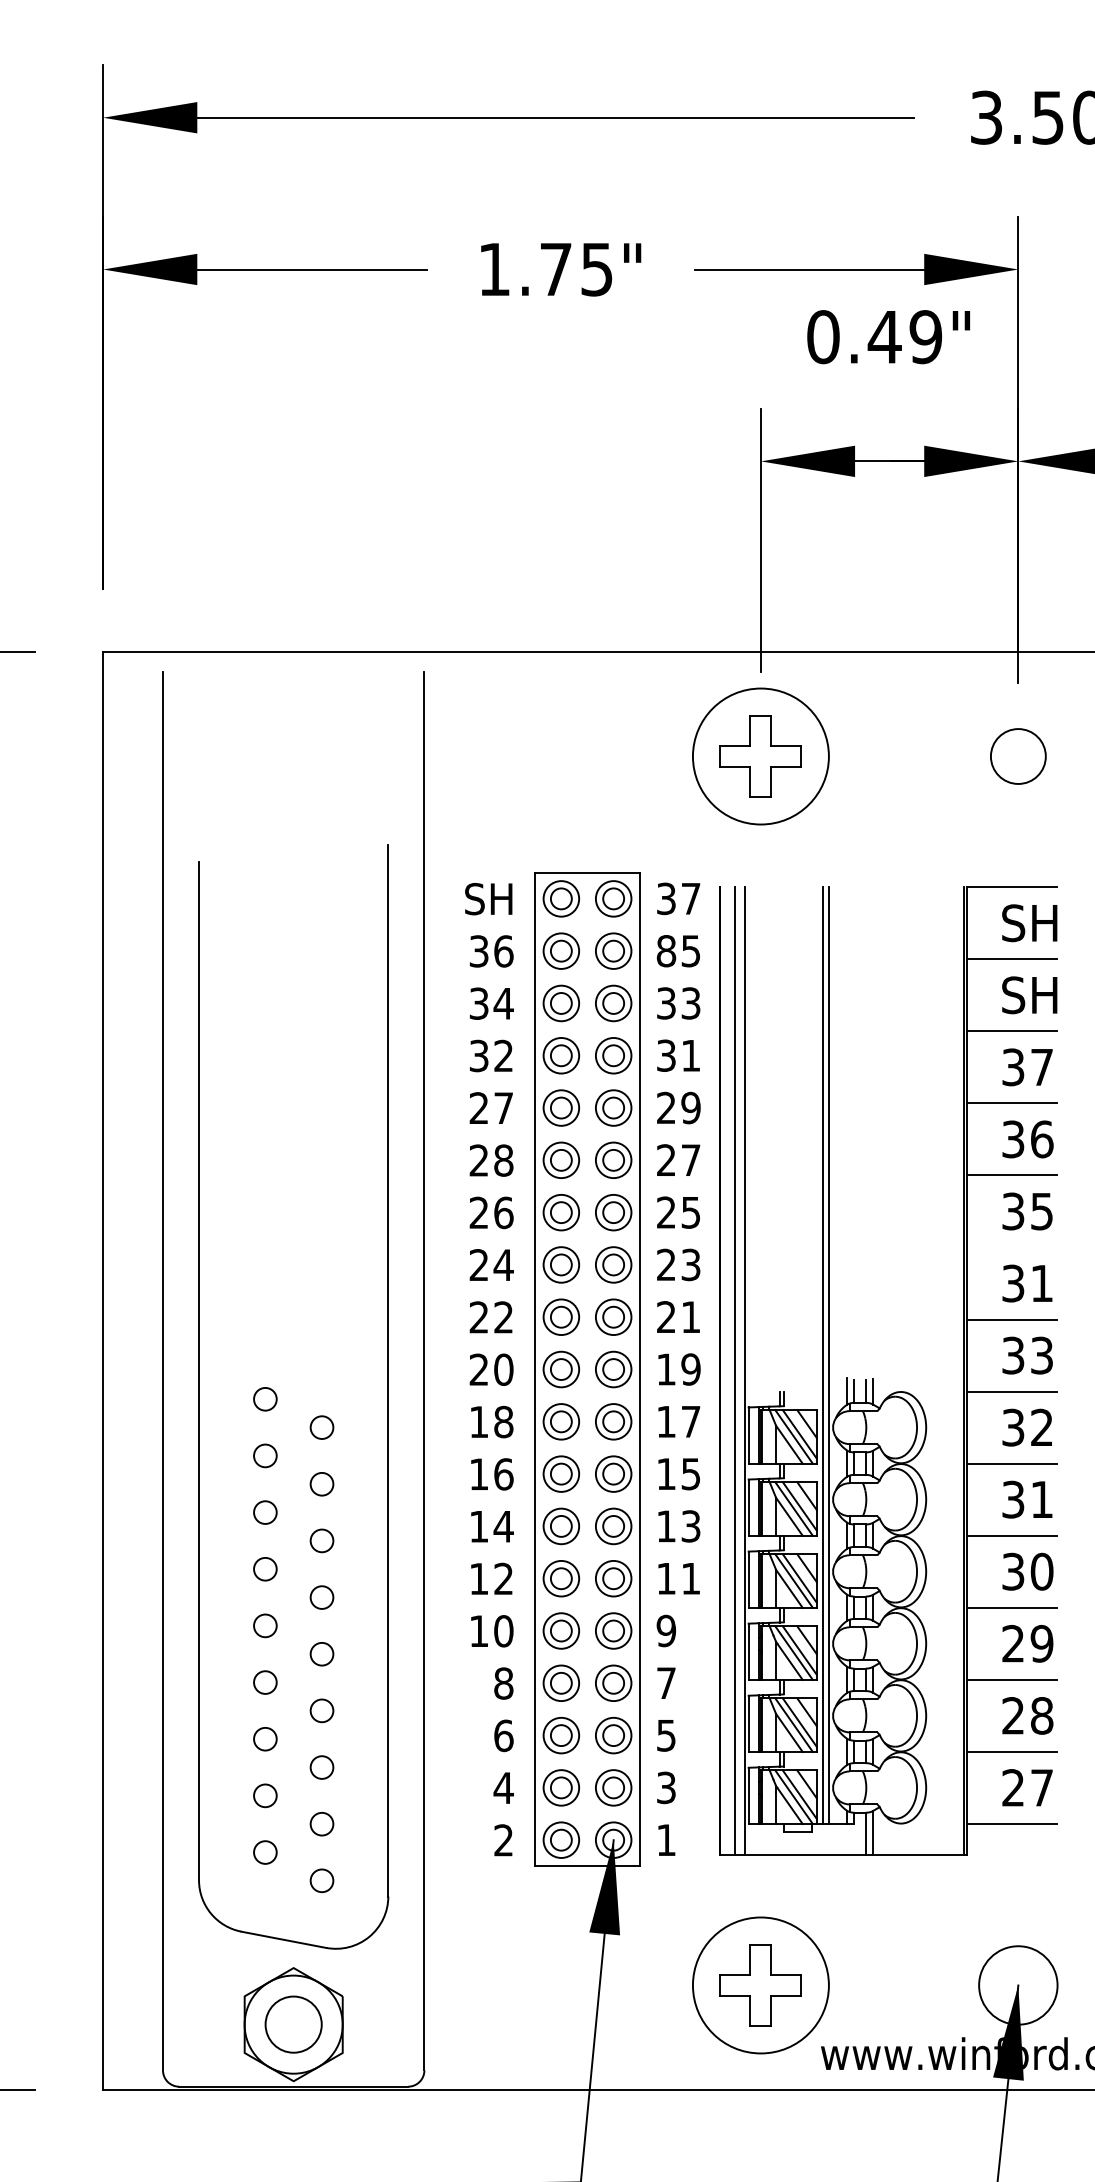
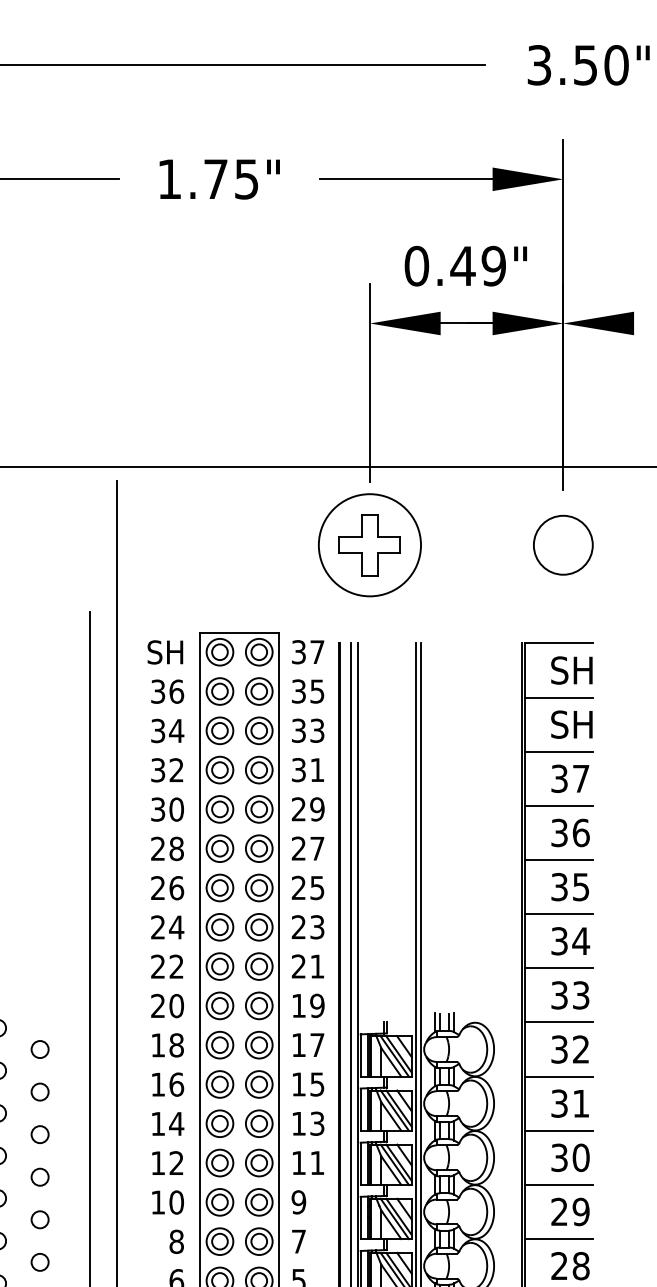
text: (888, 337) -> (465, 266), moved
circle: (1018, 756) -> (563, 545), size x1.43
text: (666, 951) -> (298, 691), 85 -> 35
text: (491, 1108) -> (167, 809), 27 -> 30
line: (1012, 1247) -> (558, 914), added
text: (1041, 1283) -> (580, 941), 31 -> 34

